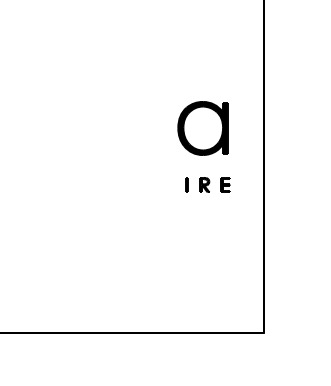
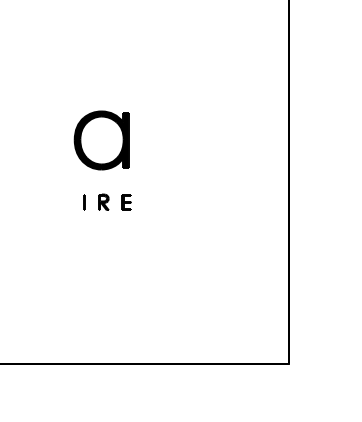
part: (203, 146) -> (102, 160), moved

